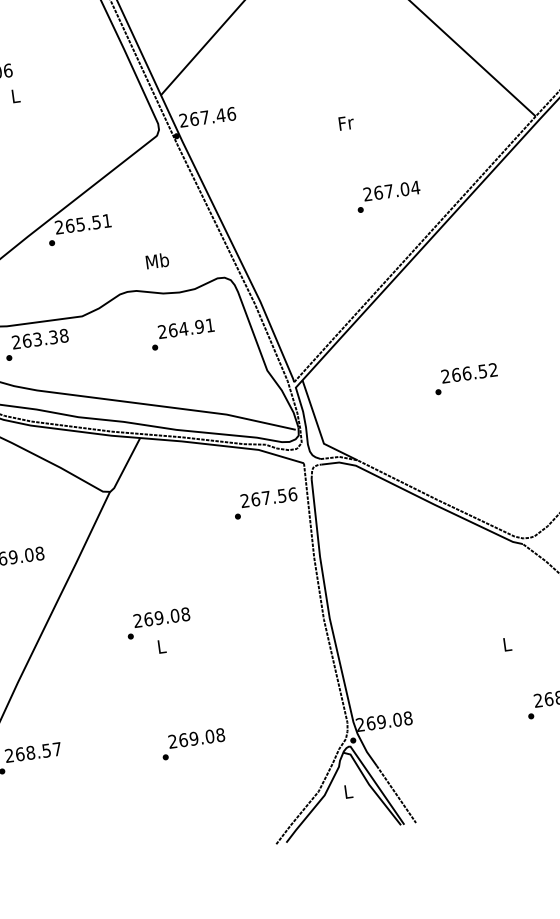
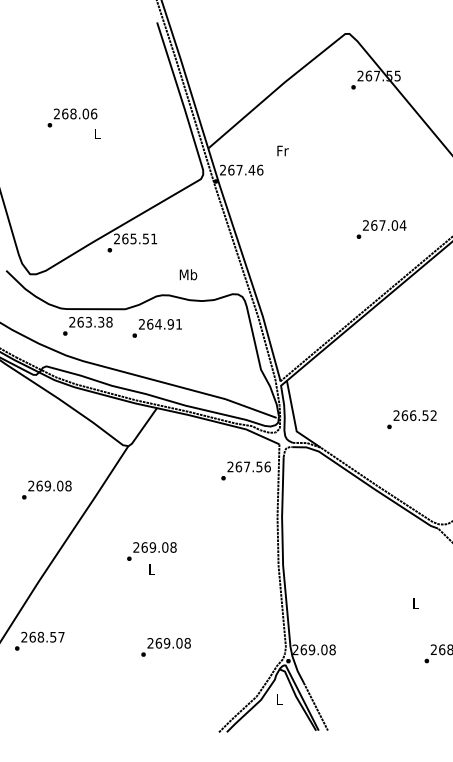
text: (345, 122) -> (282, 150), moved
text: (388, 196) -> (381, 229), moved
text: (181, 334) -> (156, 328), moved
text: (465, 378) -> (411, 419), moved

